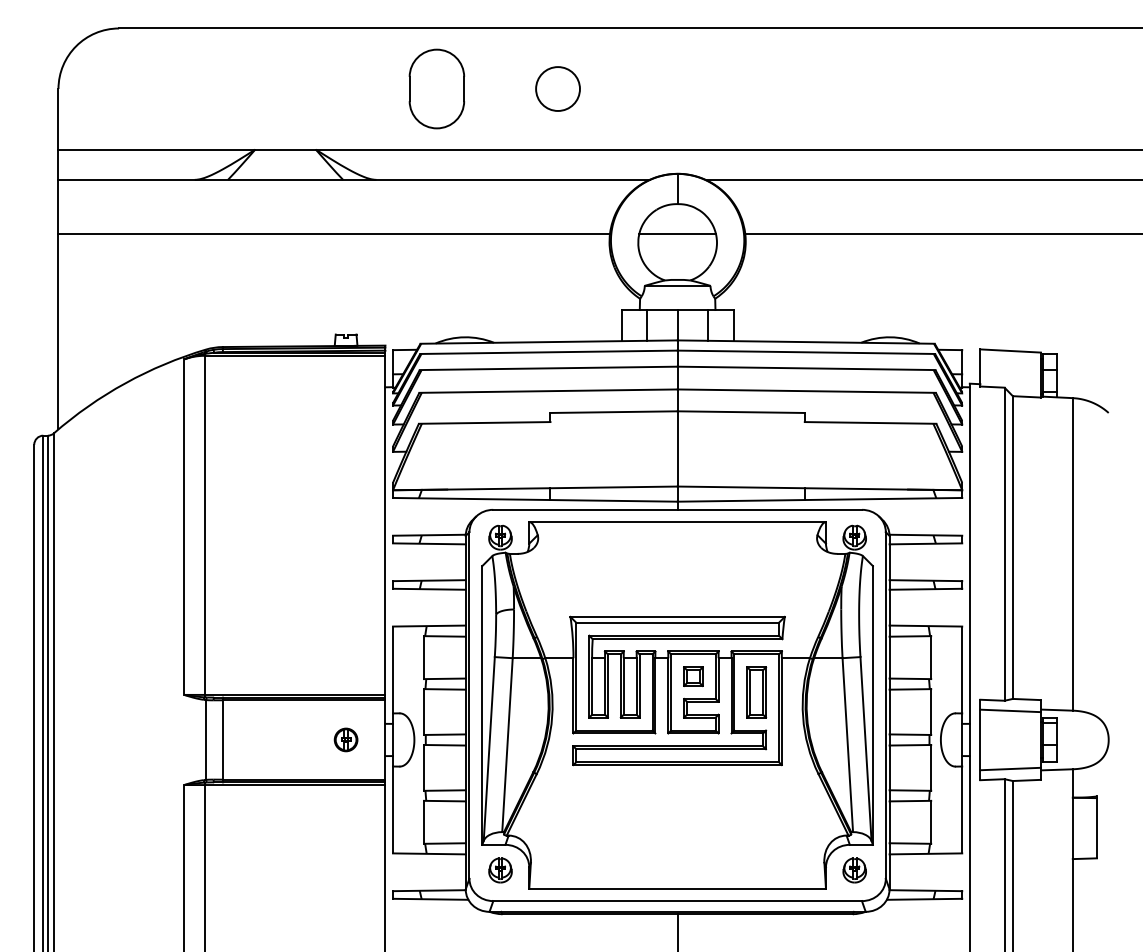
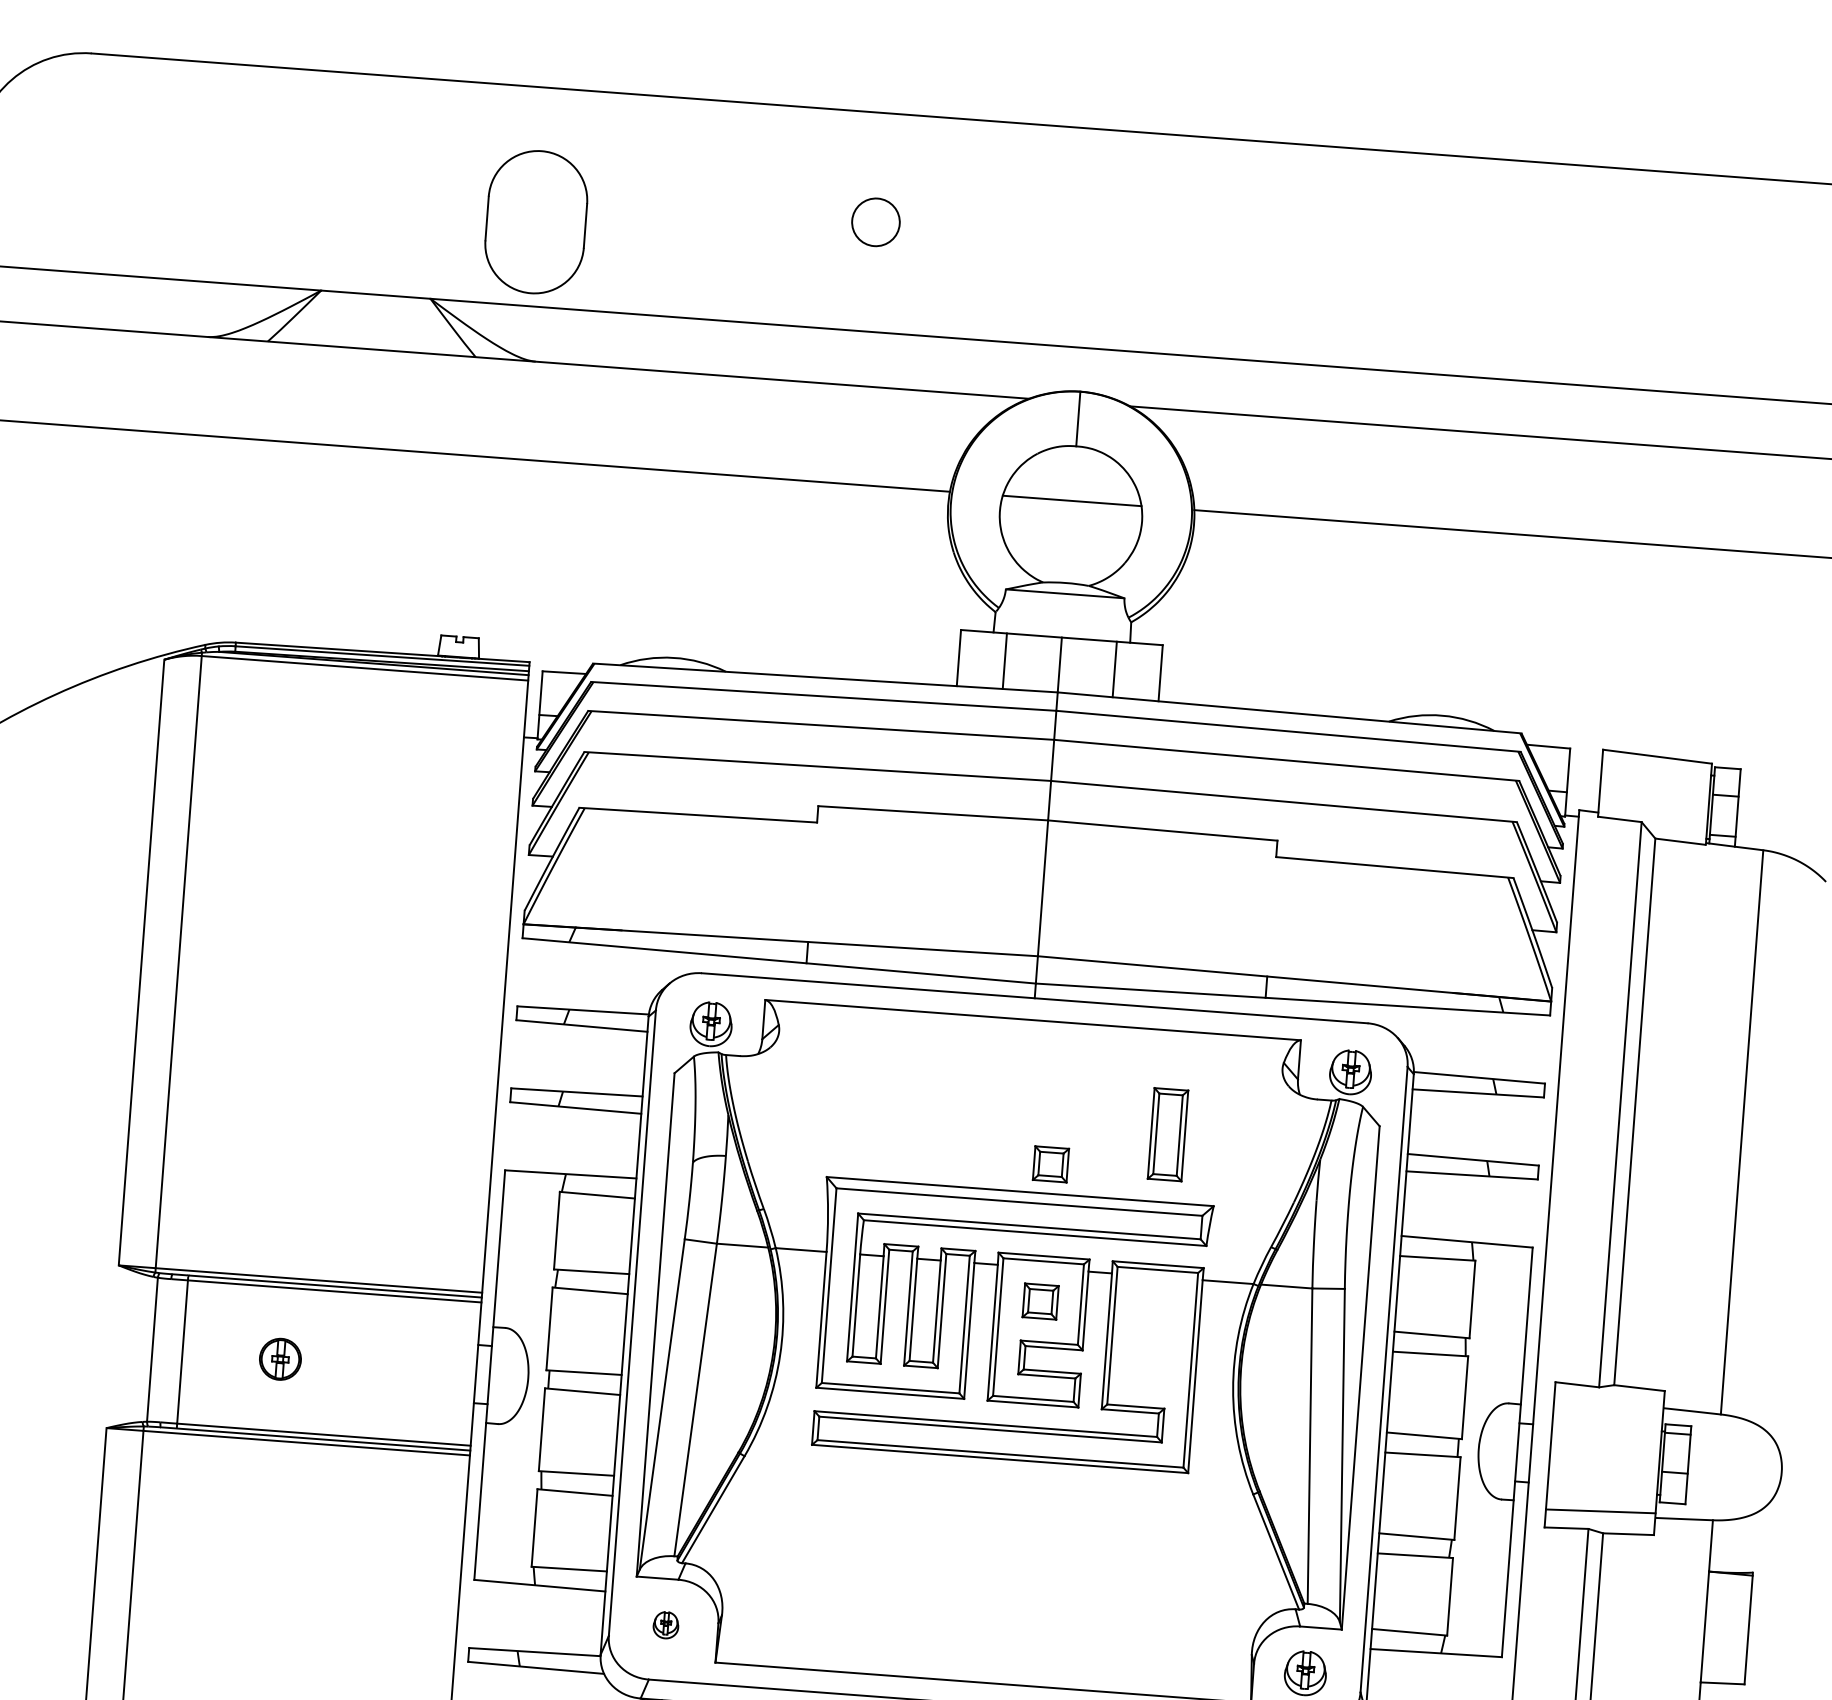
part: (436, 88) -> (535, 221), moved
circle: (557, 88) -> (875, 221), size x0.6
part: (693, 600) -> (1051, 1164), added
part: (756, 692) -> (1167, 1134), moved
line: (1010, 710) -> (1608, 1405), removed
part: (345, 739) -> (279, 1358), moved
part: (500, 870) -> (666, 1625), size x0.6

